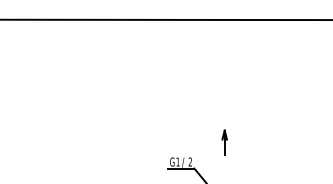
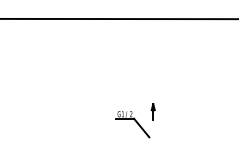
part: (223, 141) -> (152, 111), moved

